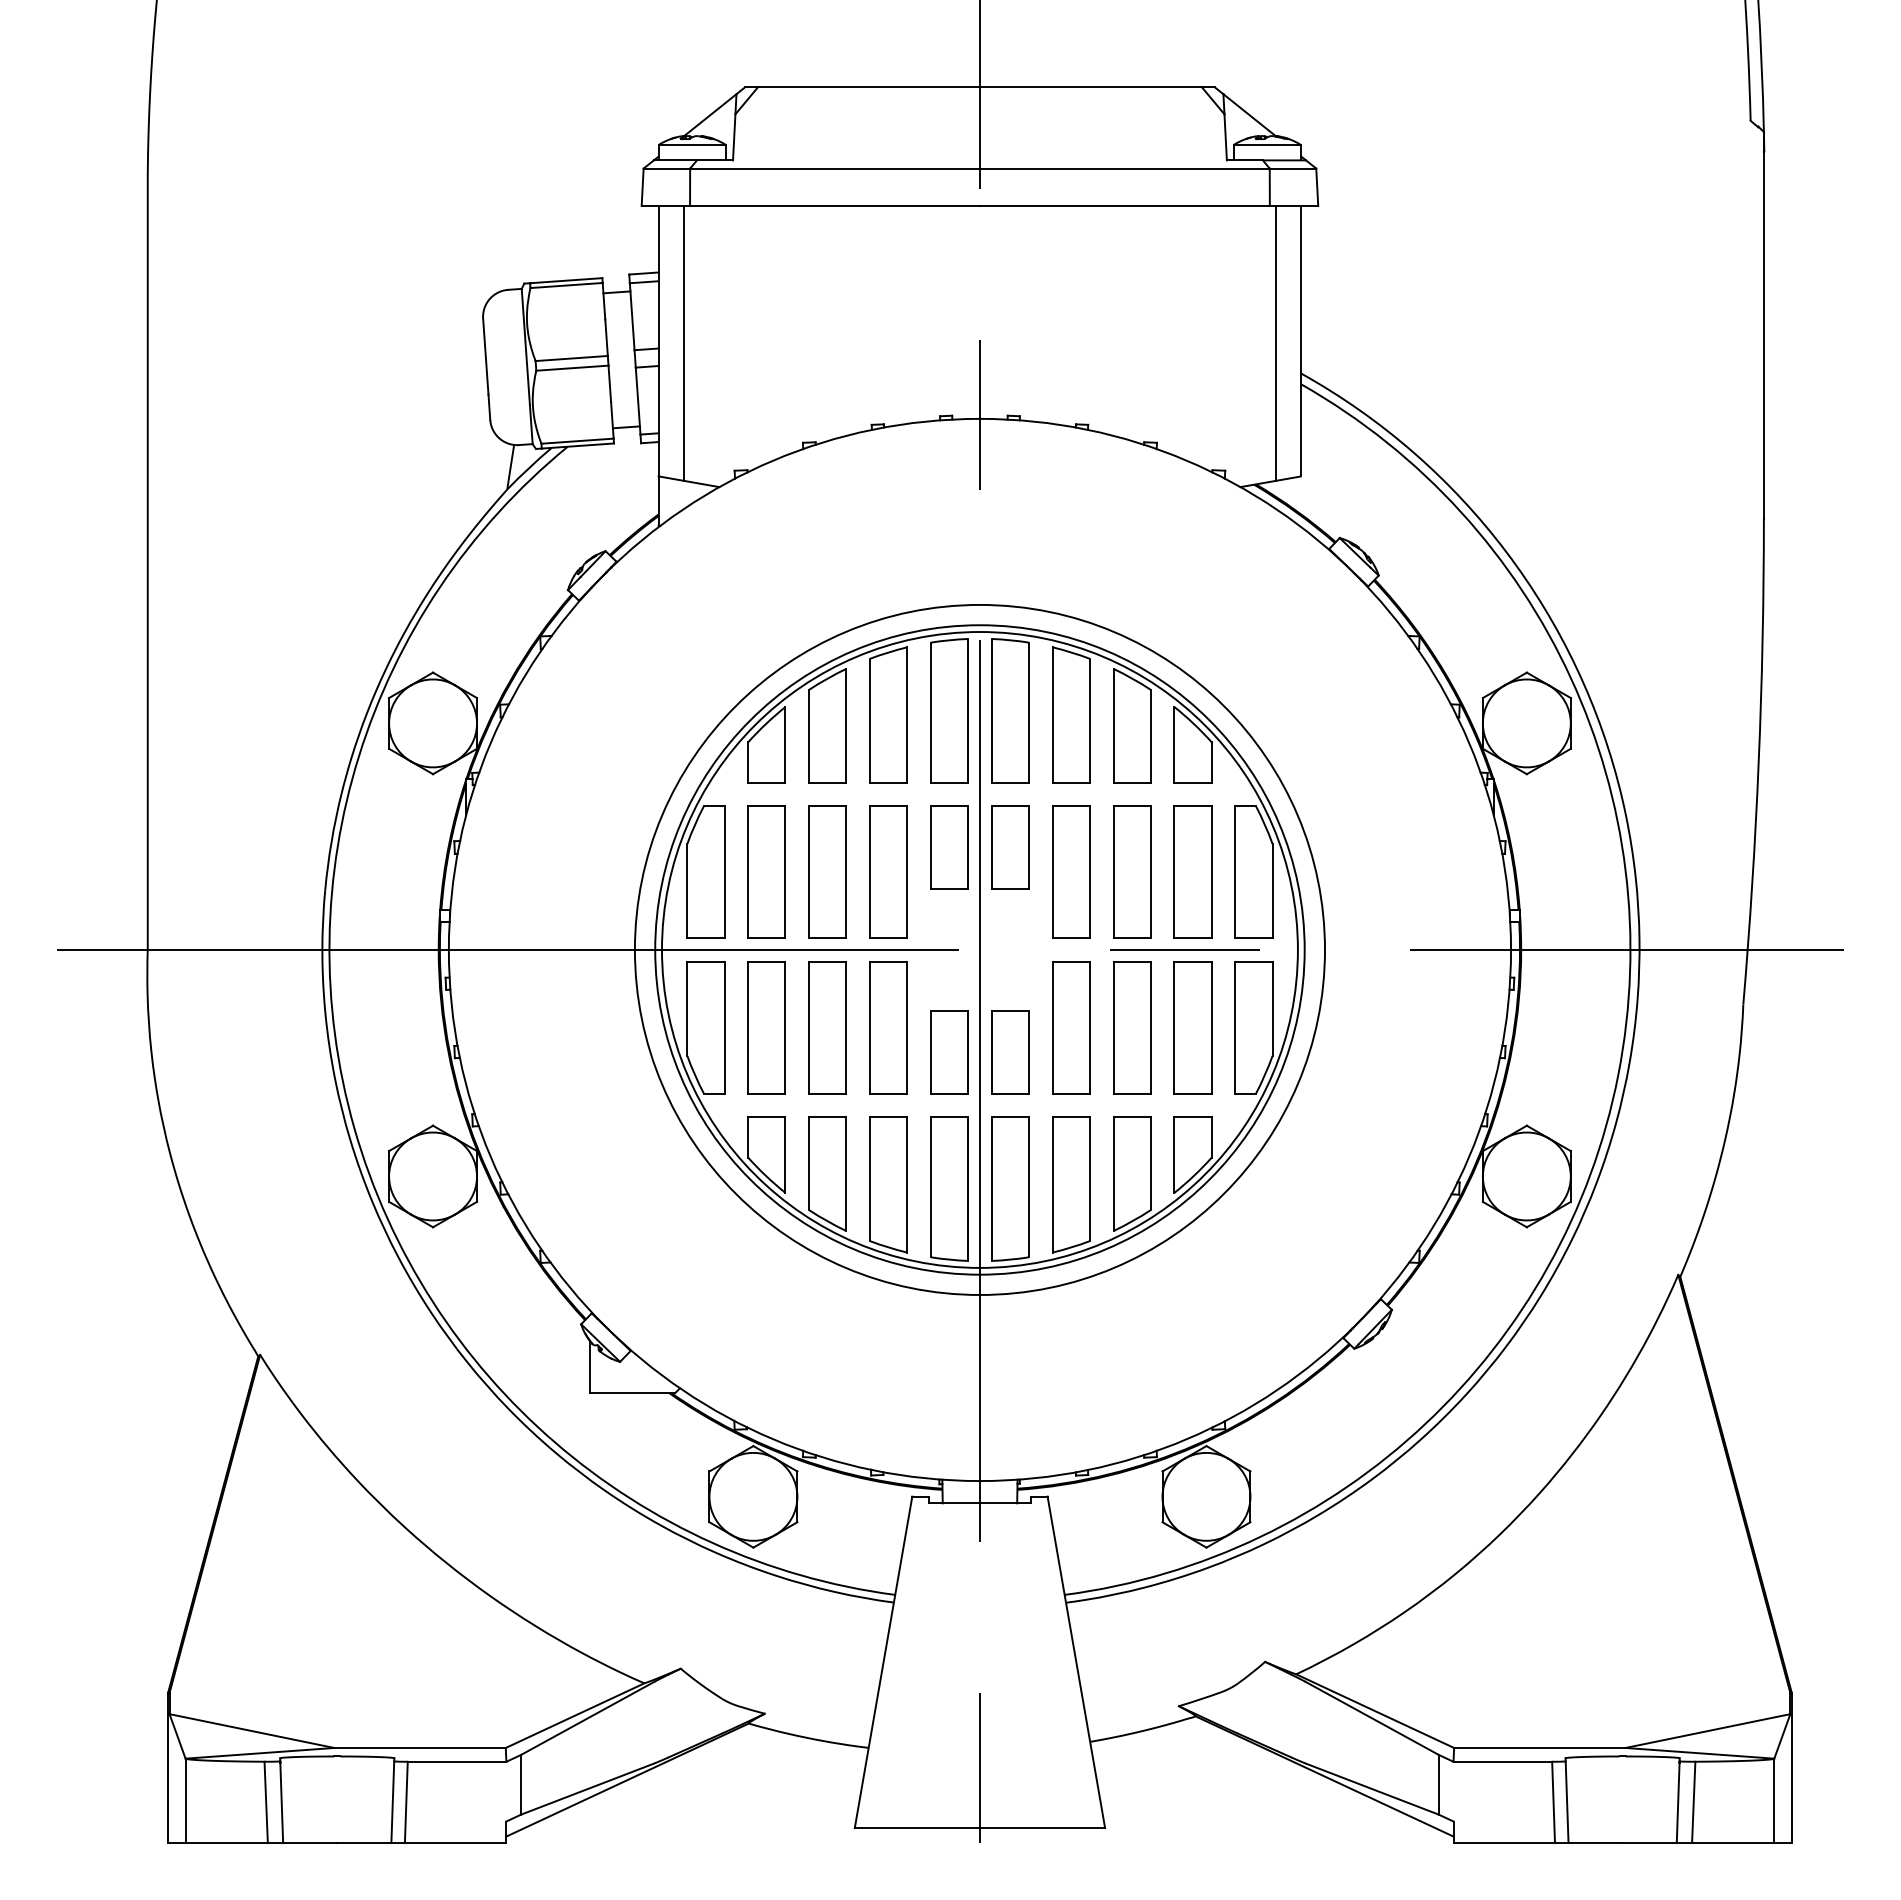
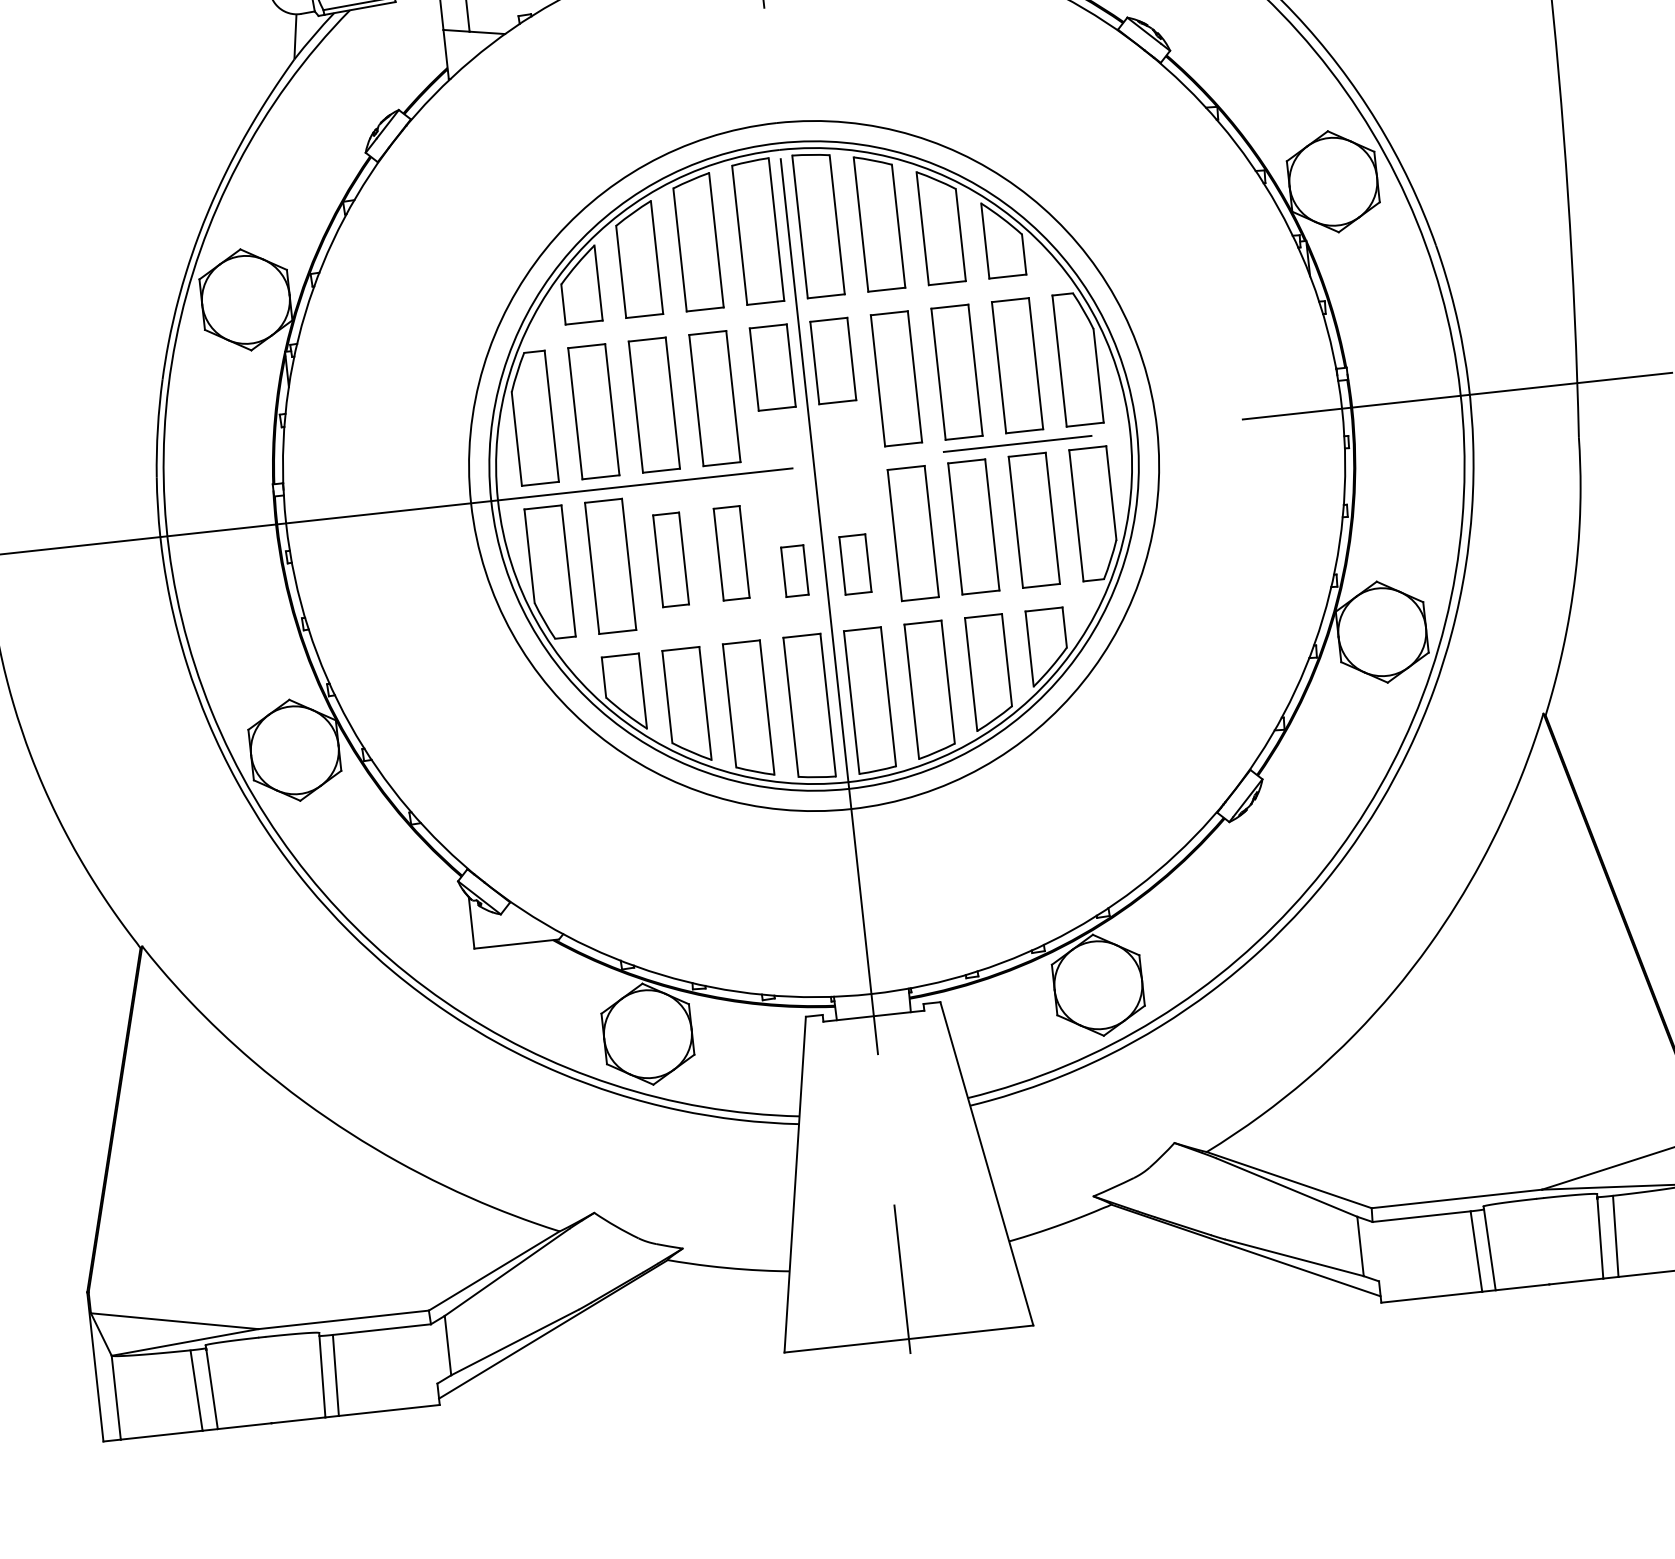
part: (827, 1027) -> (670, 559), size x0.7
part: (888, 1027) -> (731, 553), size x0.7
part: (949, 1052) -> (794, 571), size x0.6
part: (1010, 1052) -> (855, 564), size x0.7

